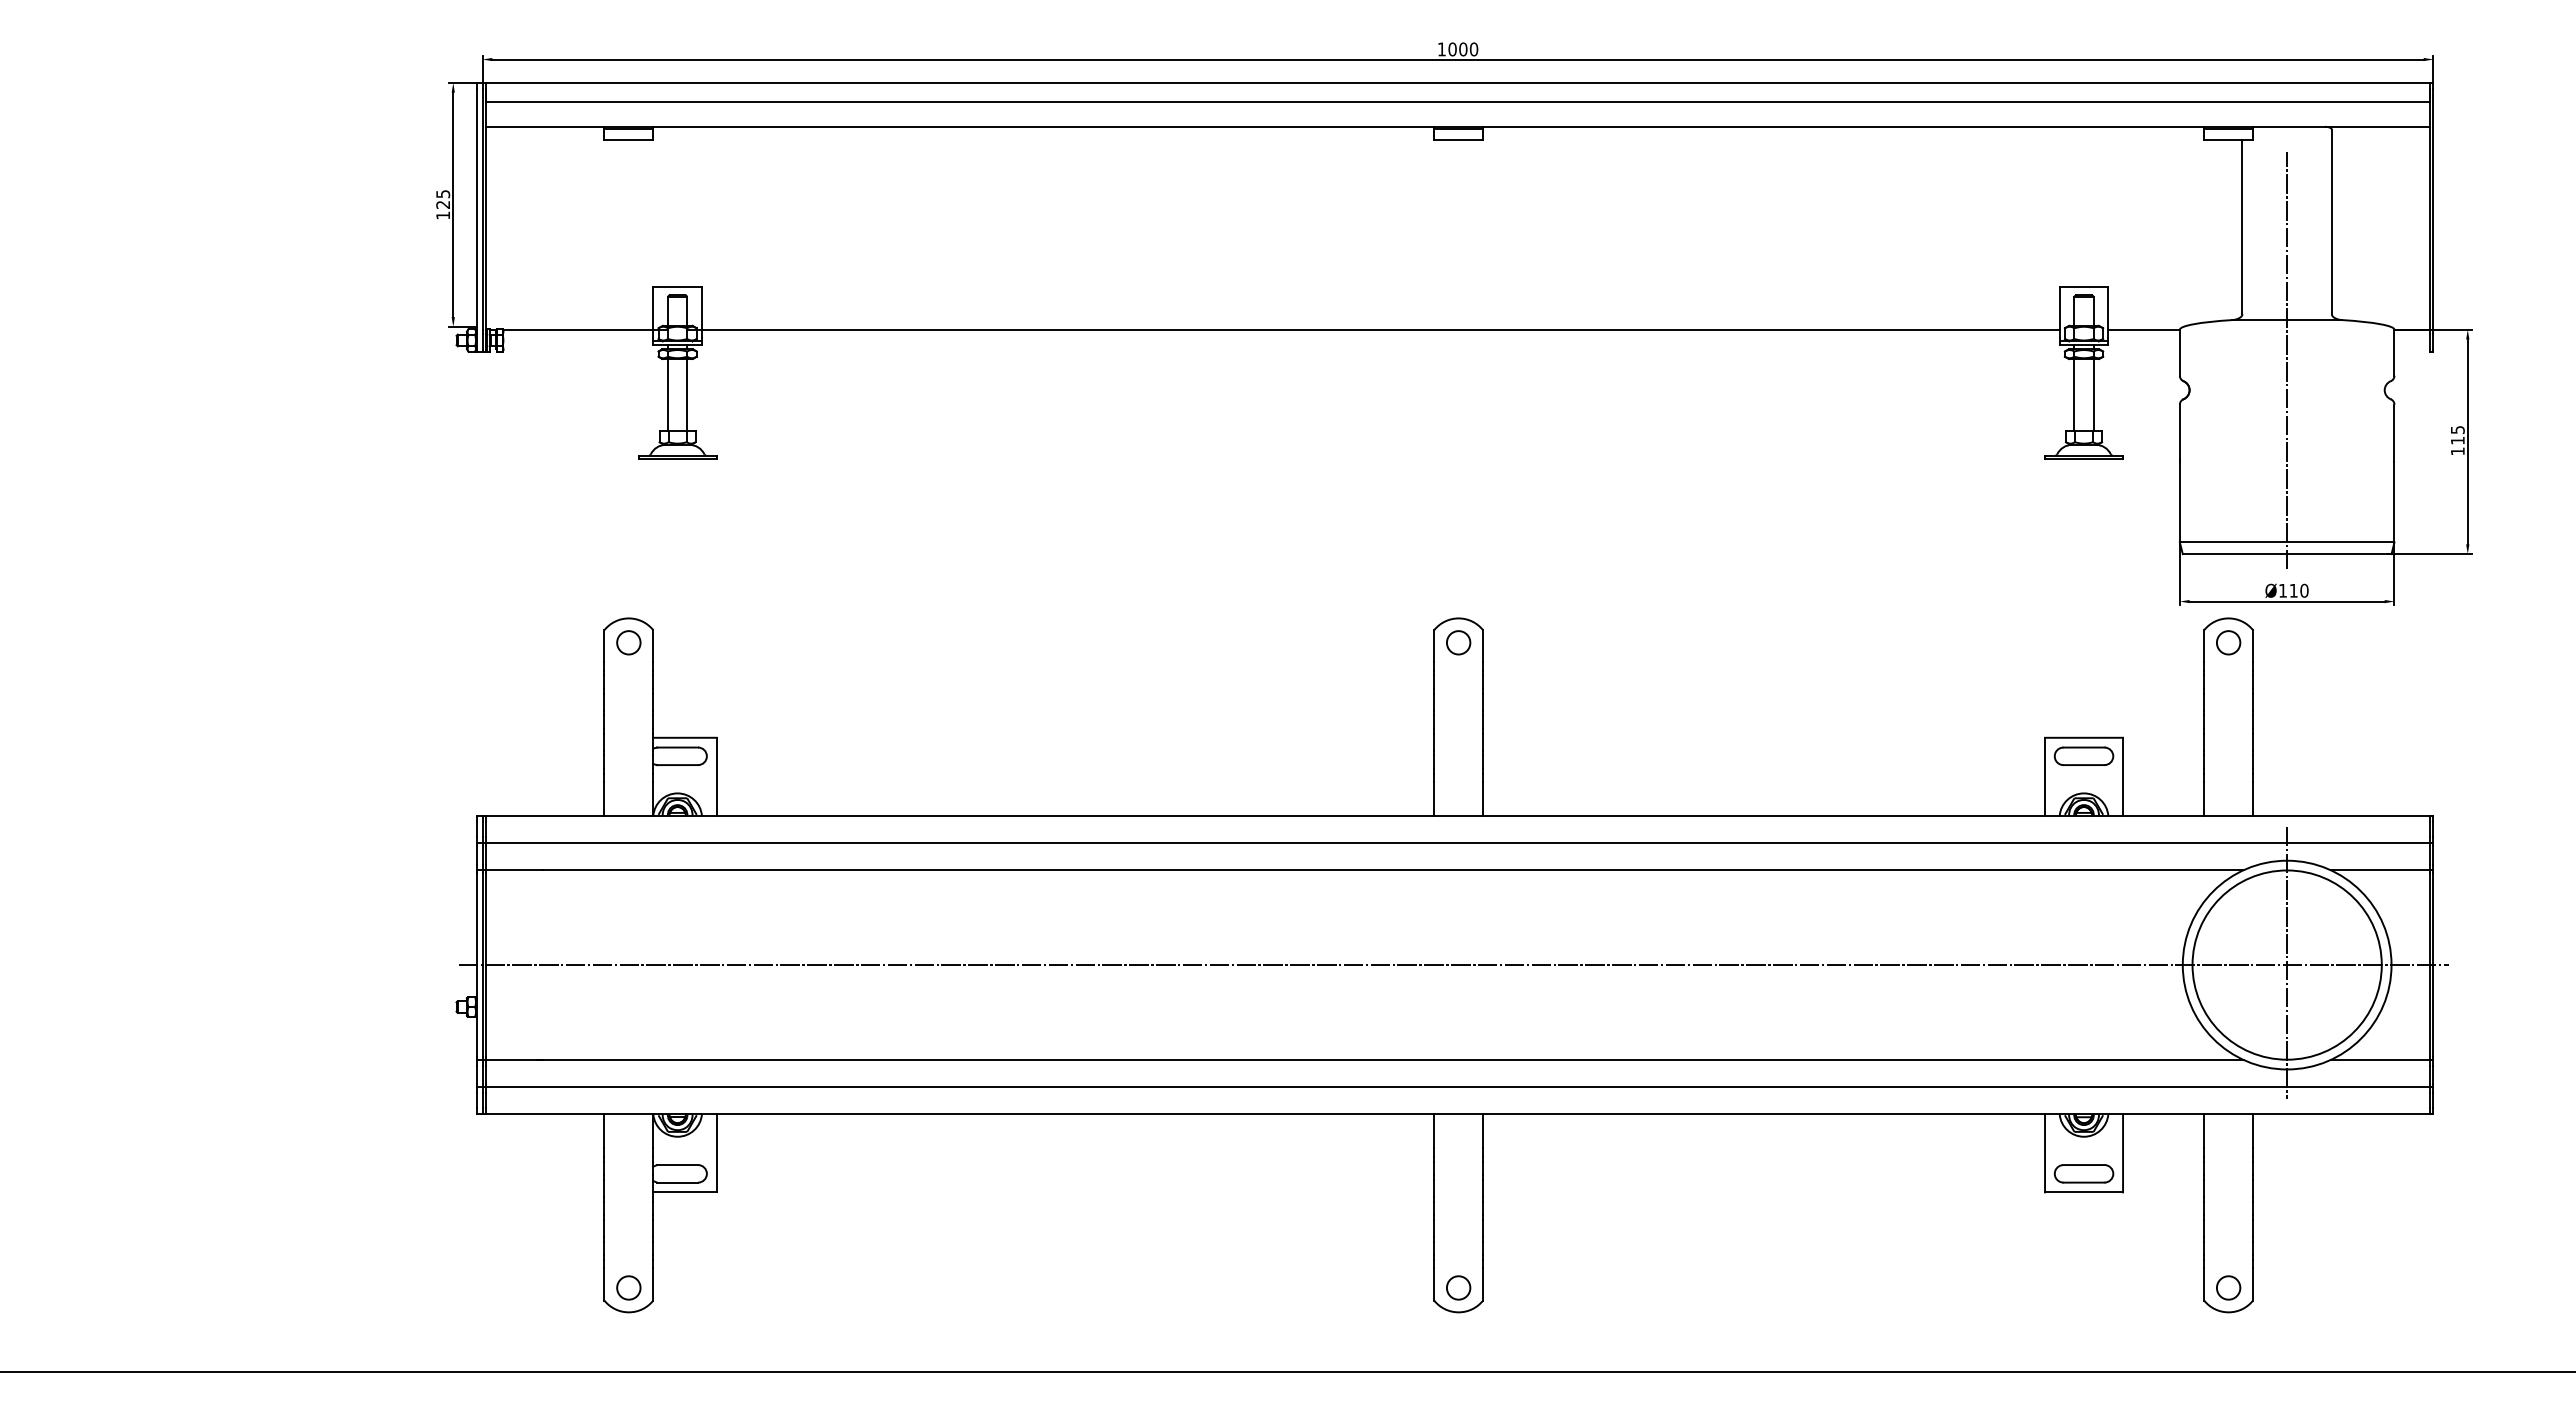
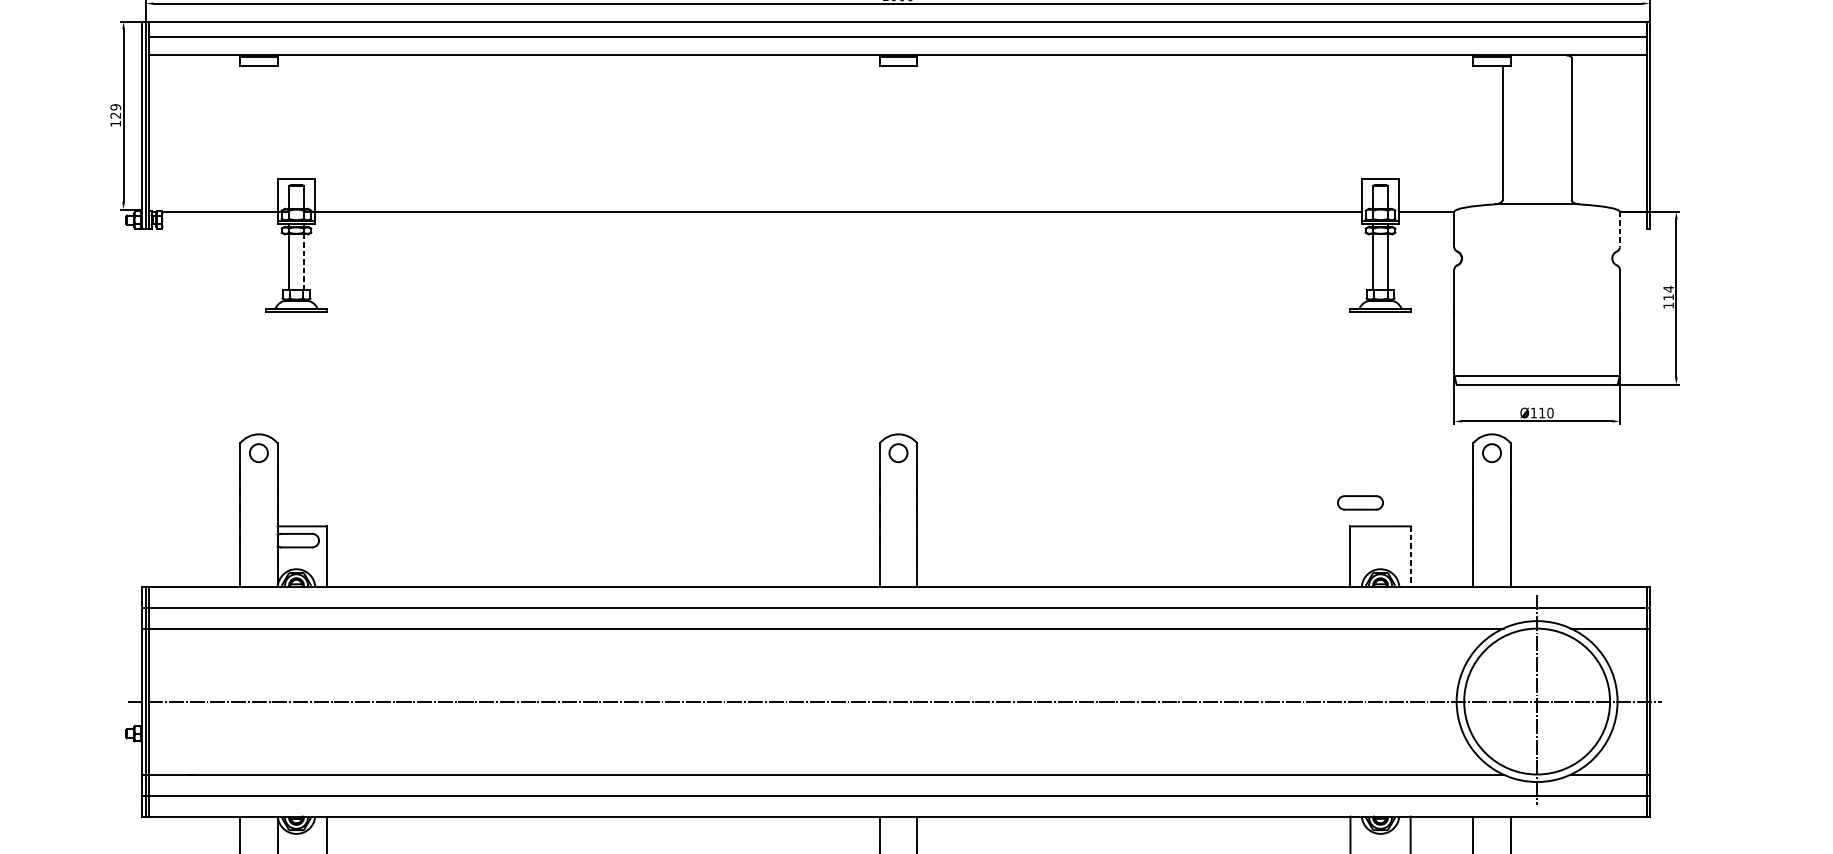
text: (442, 194) -> (115, 107), 125 -> 129
line: (2394, 353) -> (1619, 230), solid -> dashed
line: (2287, 360) -> (1537, 235), removed
line: (687, 394) -> (304, 261), solid -> dashed
text: (2457, 429) -> (1668, 288), 115 -> 114
part: (2083, 755) -> (1360, 502), moved
line: (2123, 777) -> (1410, 556), solid -> dashed

